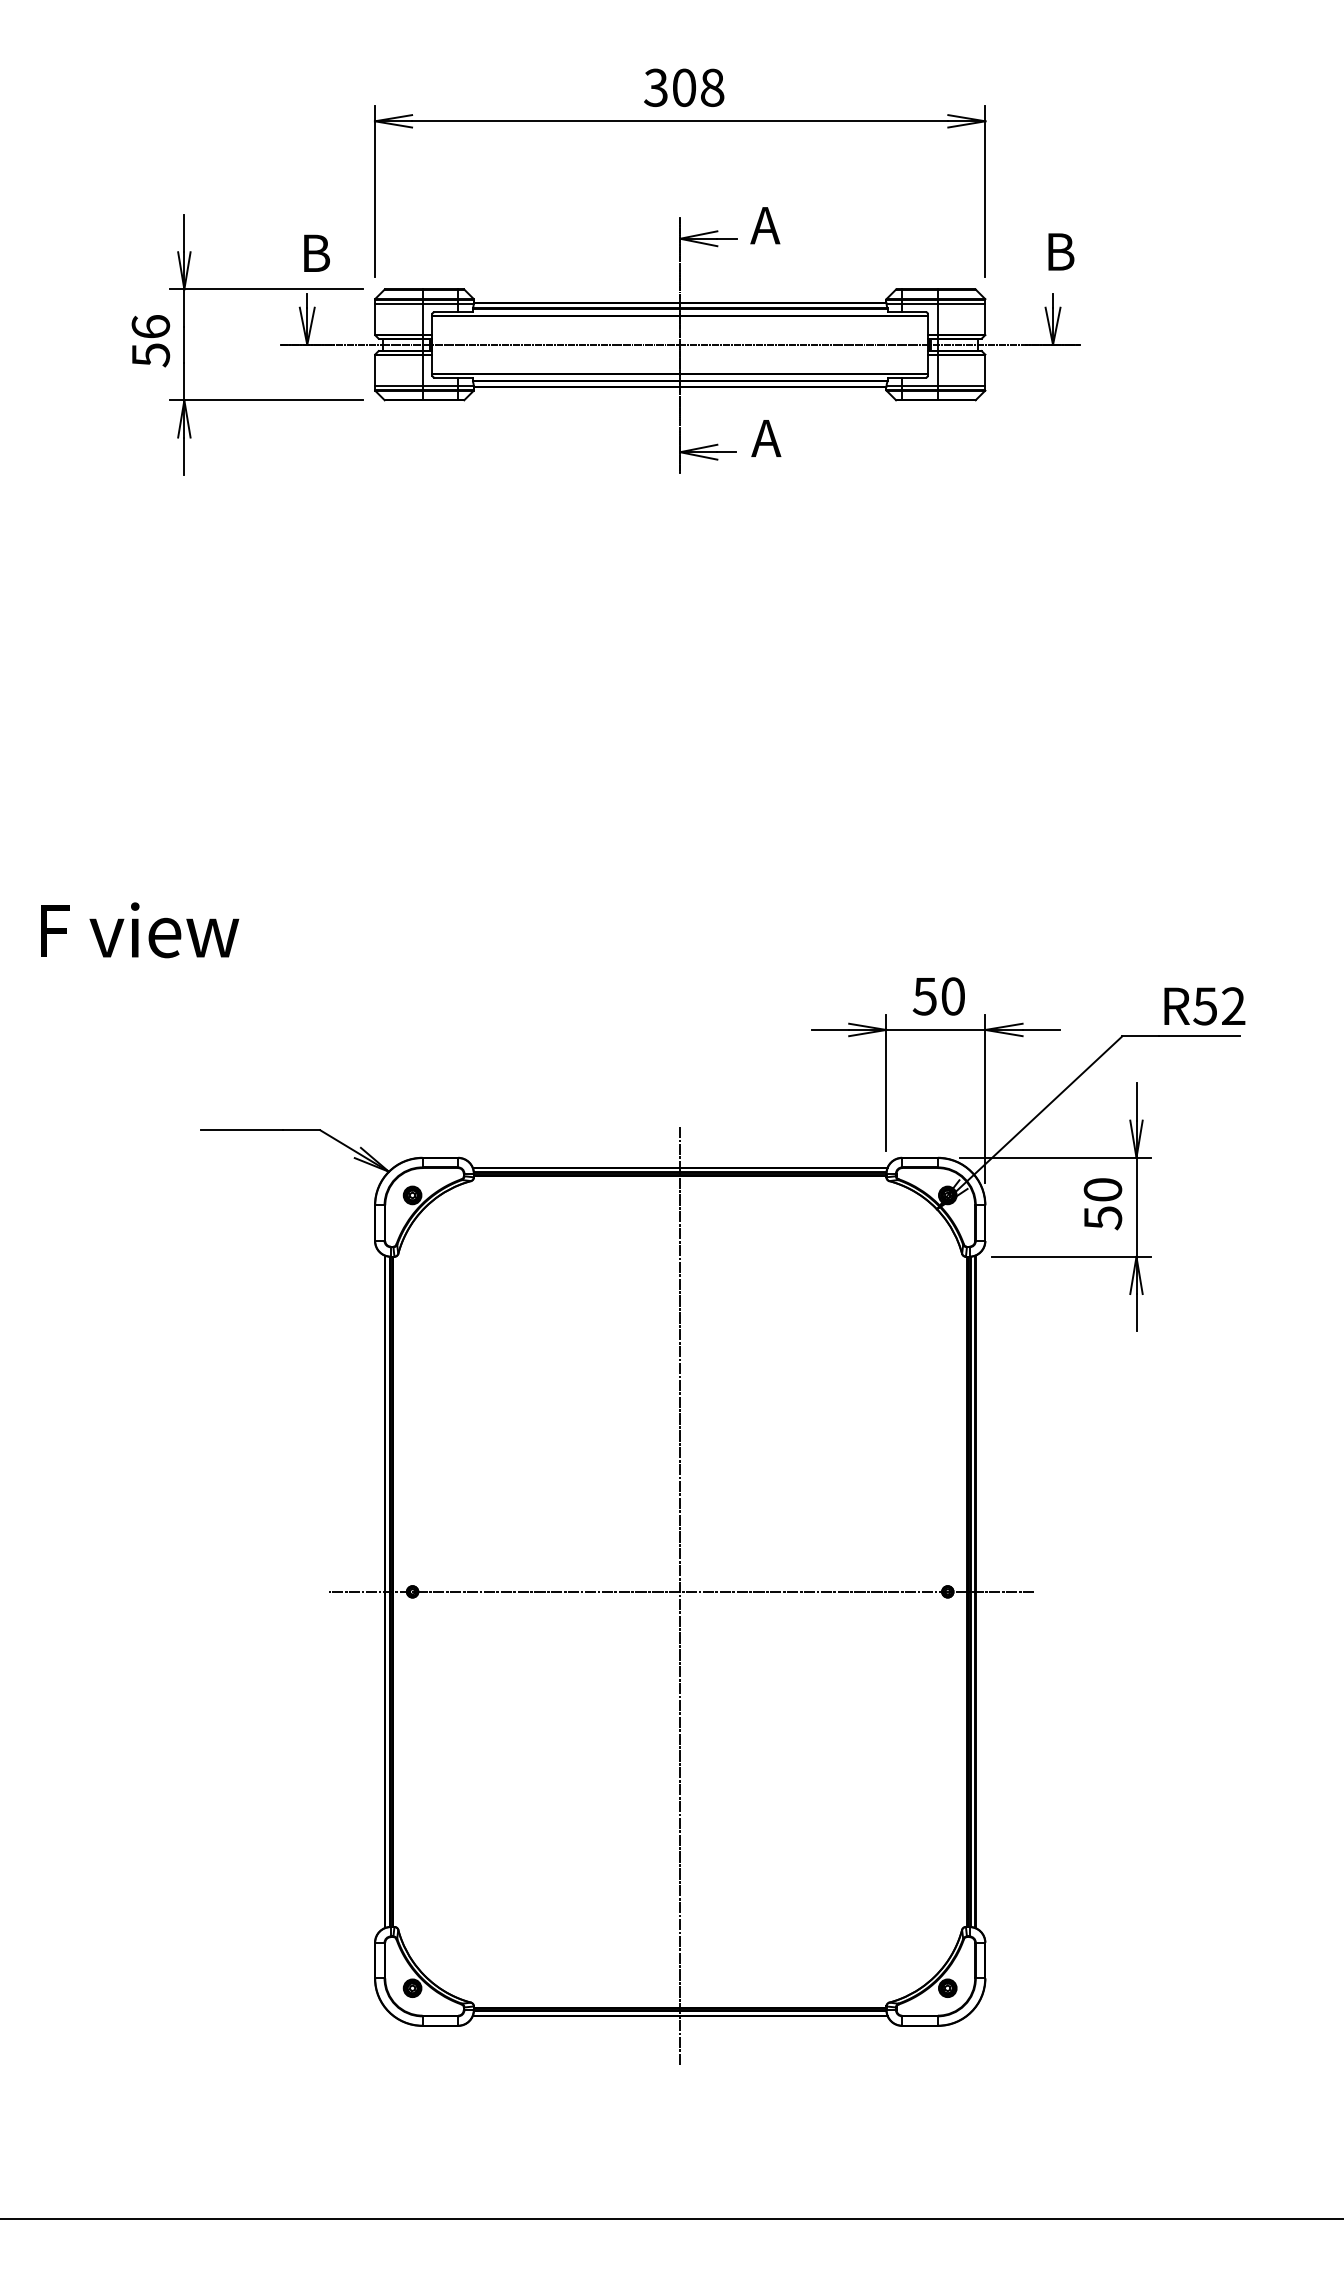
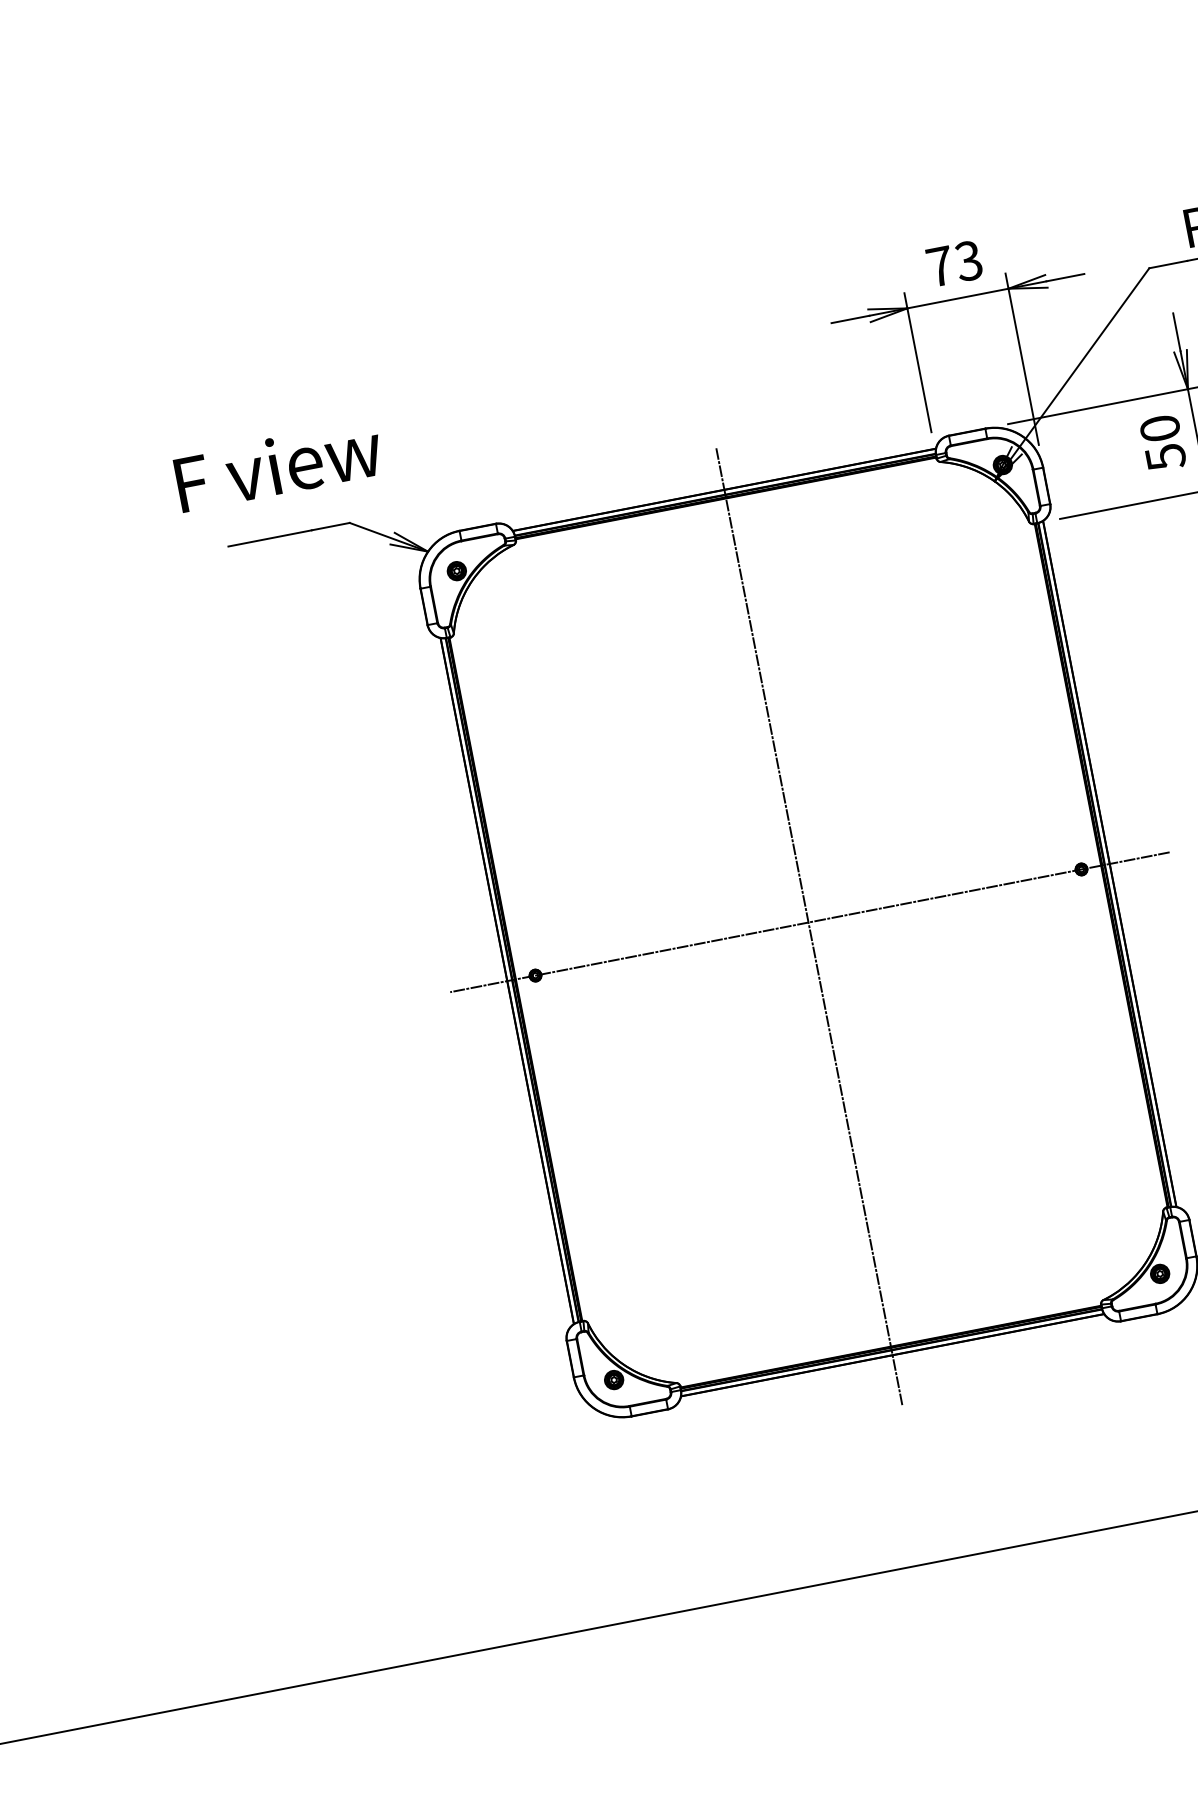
text: (140, 930) -> (279, 465), moved
text: (938, 996) -> (953, 263), 50 -> 73

